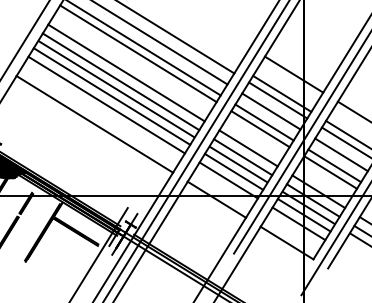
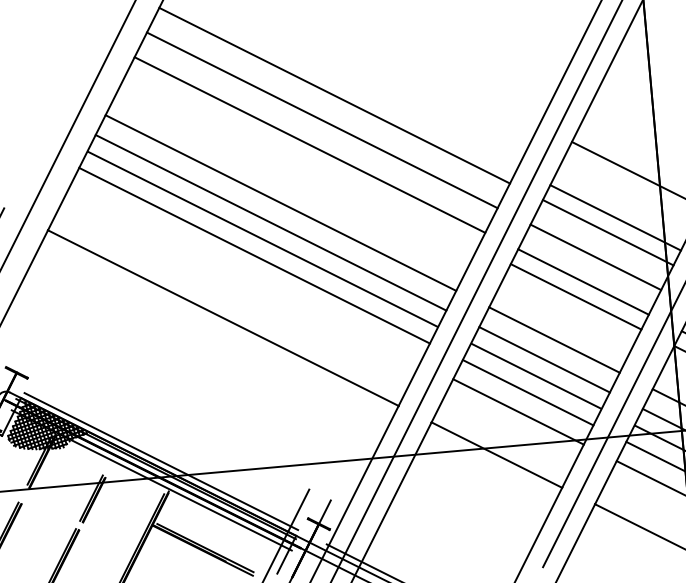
line: (138, 53) -> (302, 159), removed
line: (106, 104) -> (244, 273), removed

